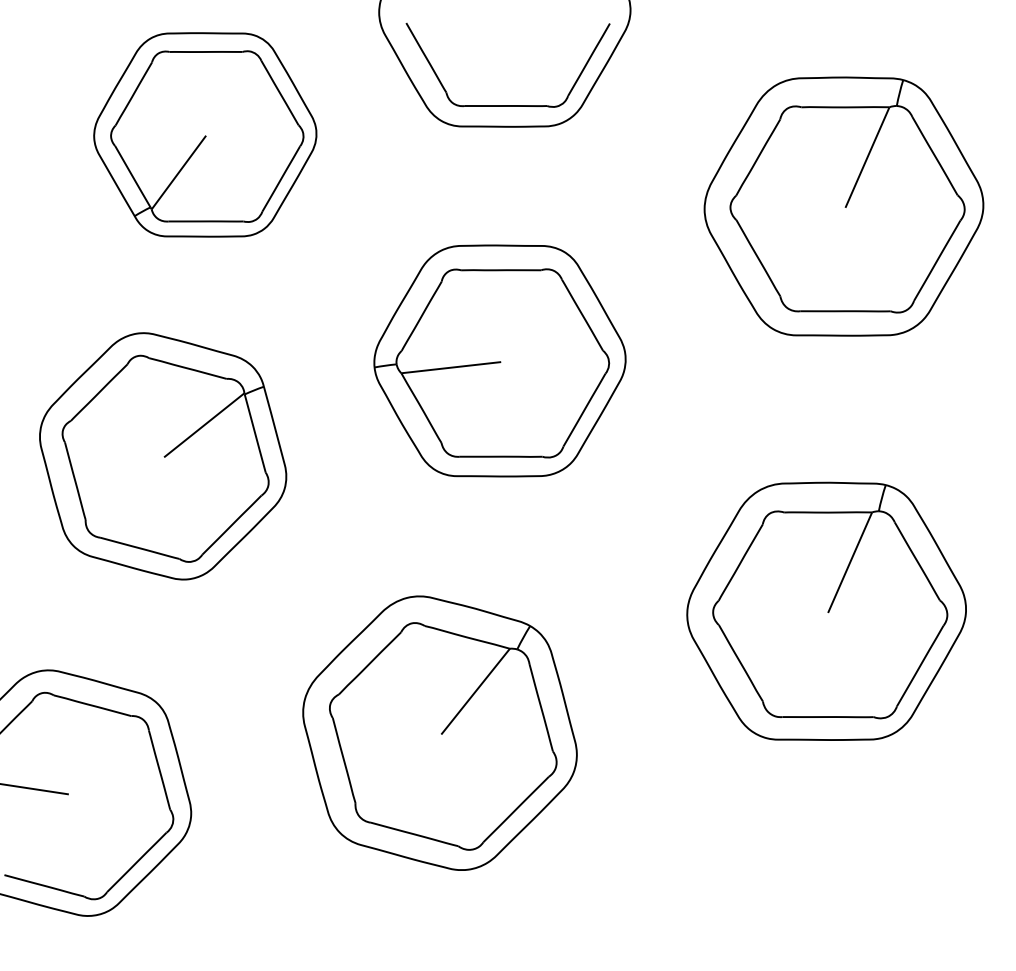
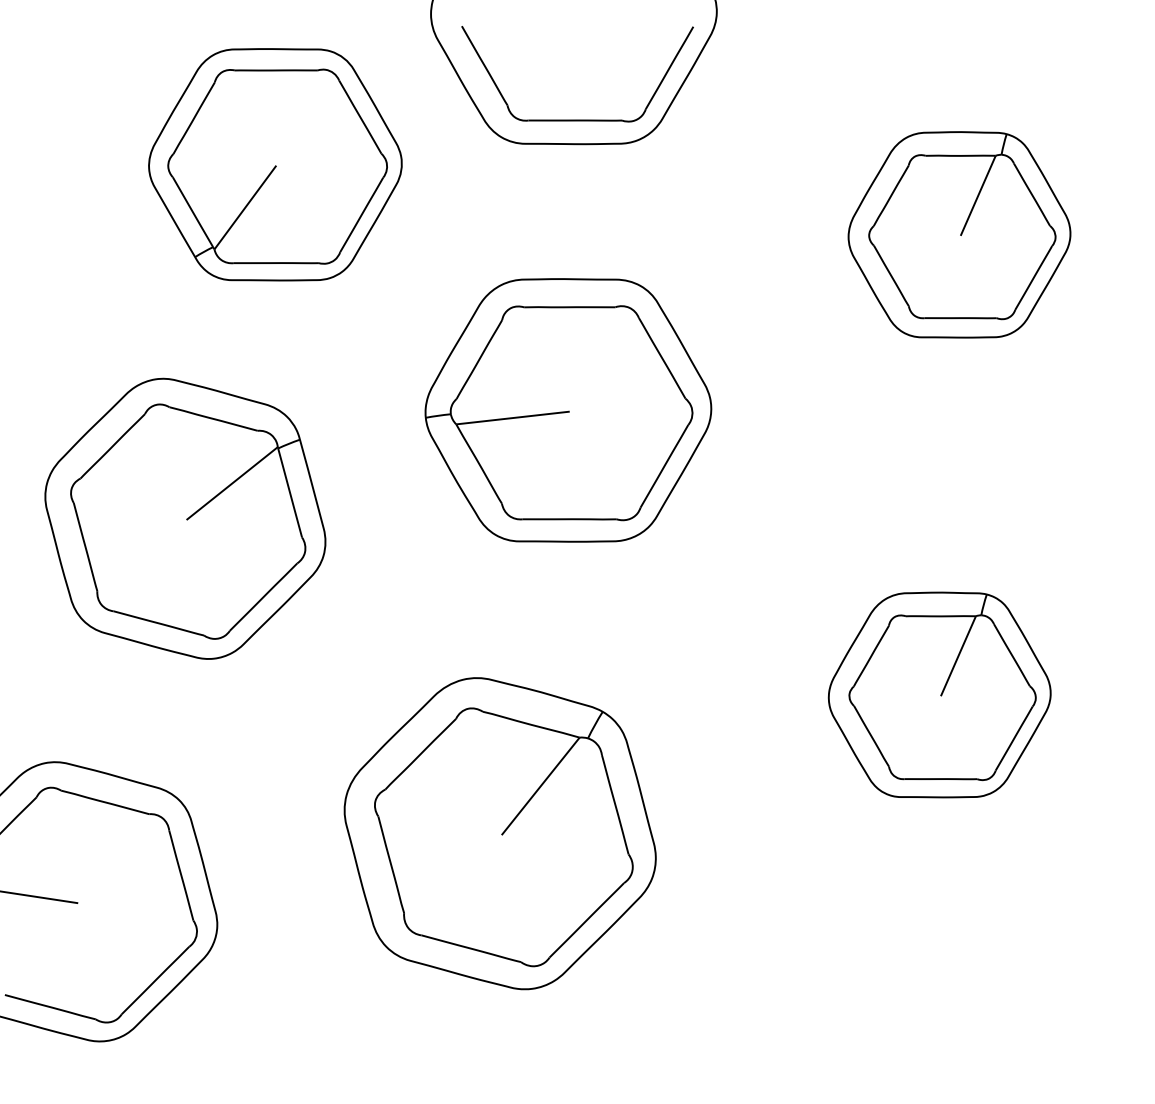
part: (205, 134) -> (275, 164), moved
part: (843, 206) -> (958, 234), size x0.7
part: (826, 610) -> (939, 694), size x0.7

